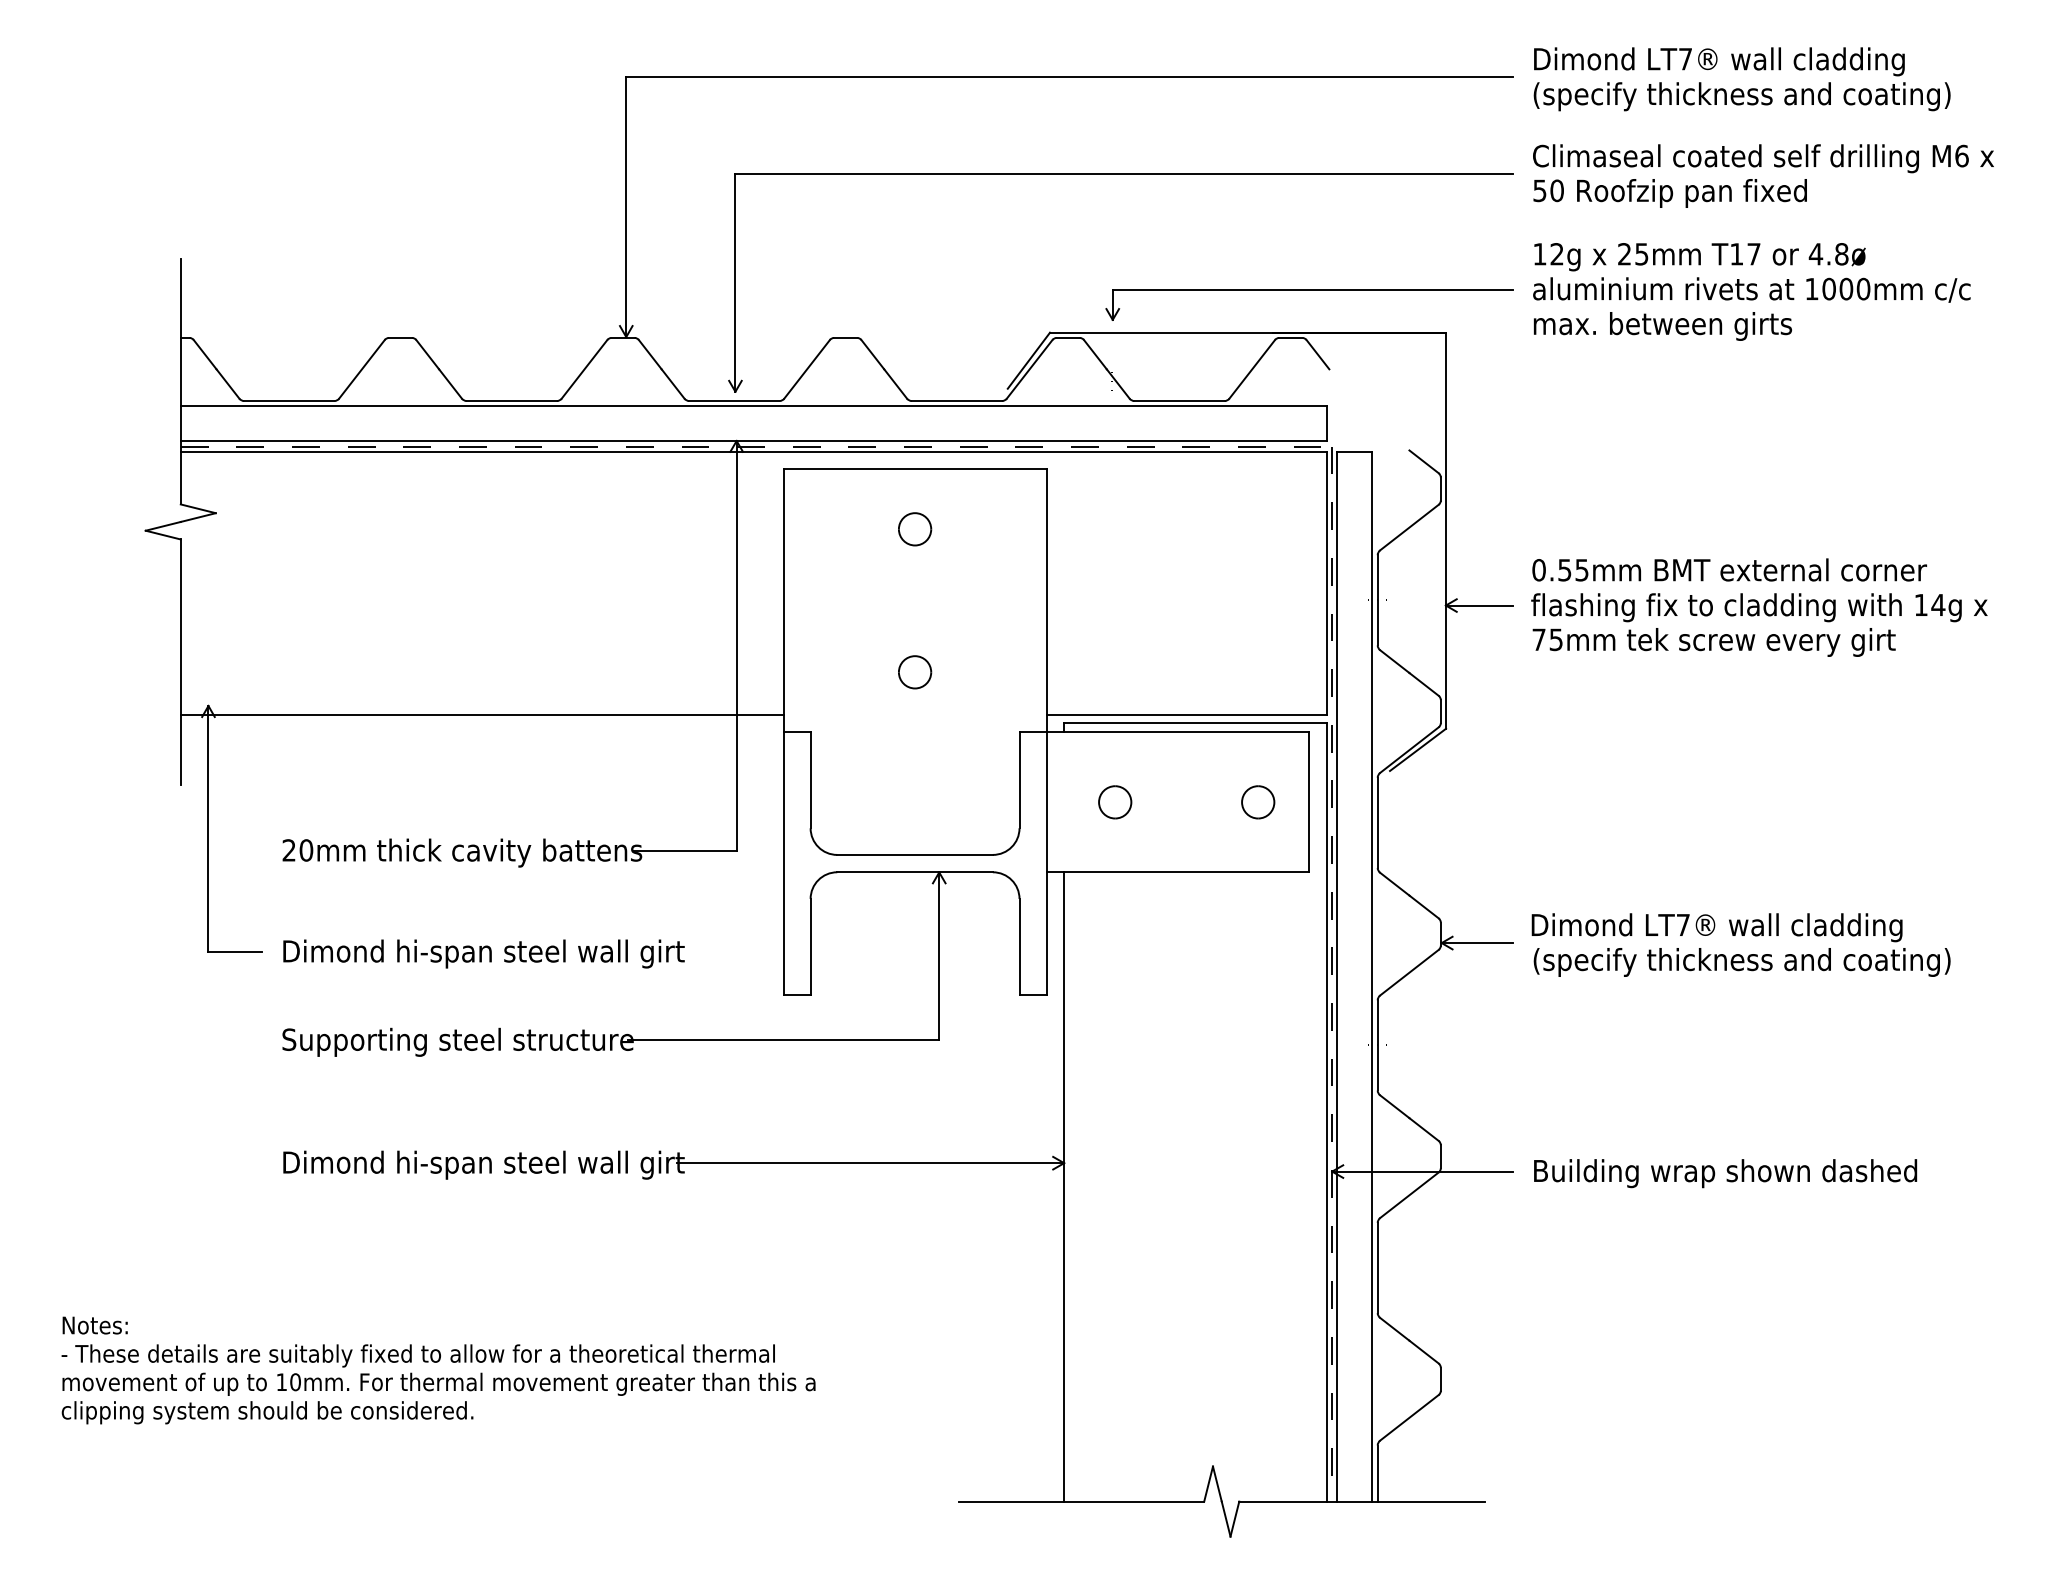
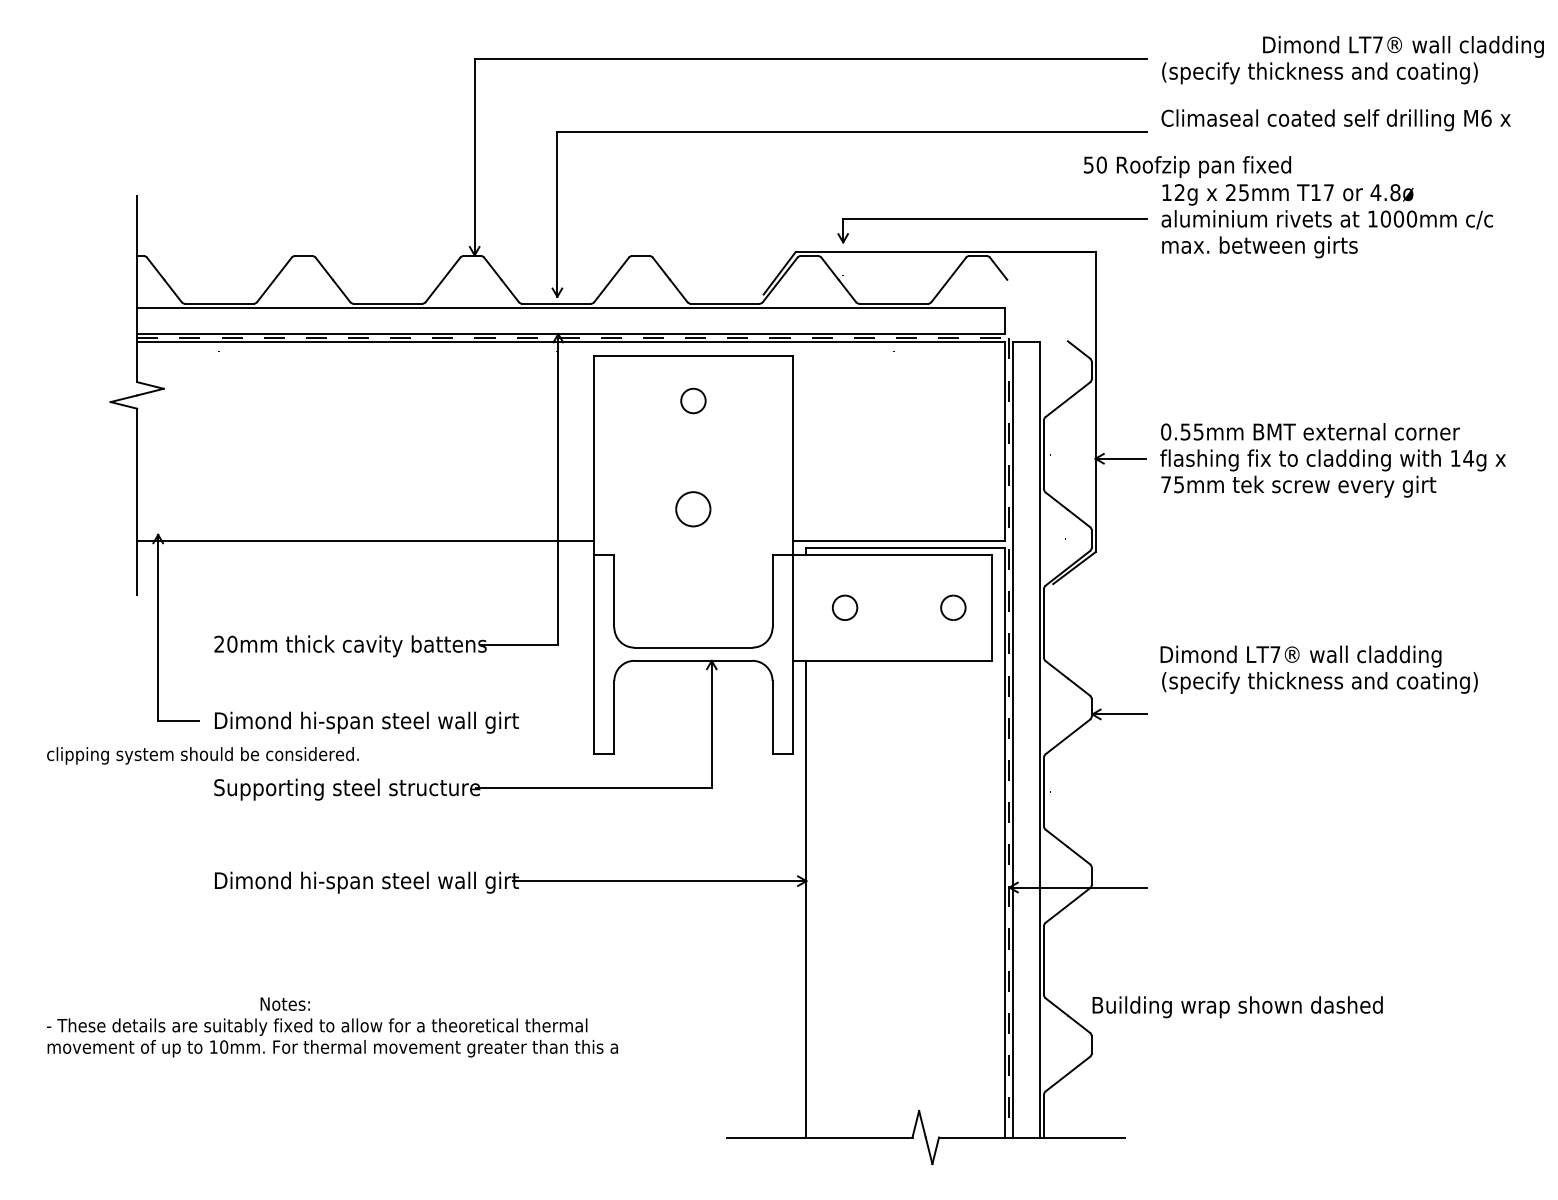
text: (1719, 61) -> (1403, 46), moved
text: (1669, 193) -> (1186, 167), moved
part: (915, 672) -> (693, 509), size x1.4
text: (1740, 944) -> (1318, 669), moved
text: (1725, 1173) -> (1237, 1007), moved
text: (94, 1325) -> (284, 1004), moved
text: (267, 1412) -> (202, 755), moved

